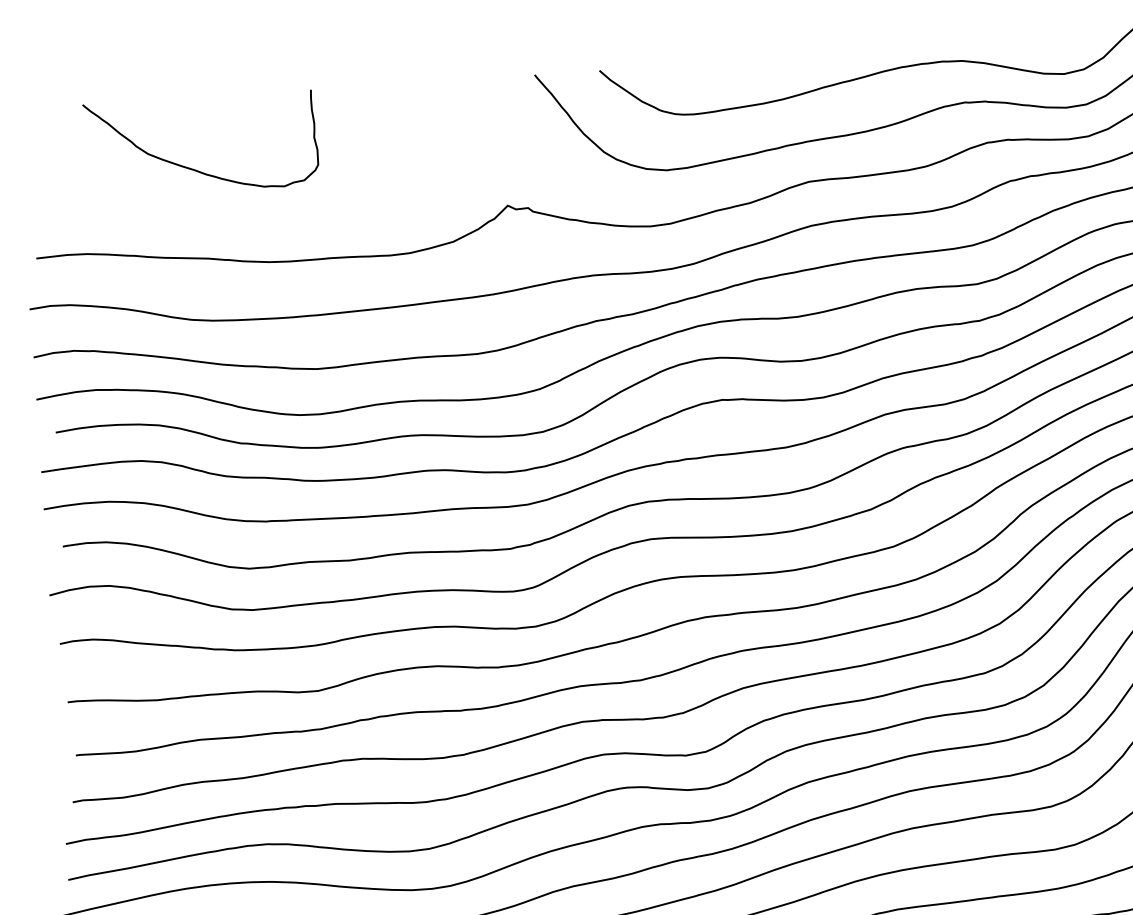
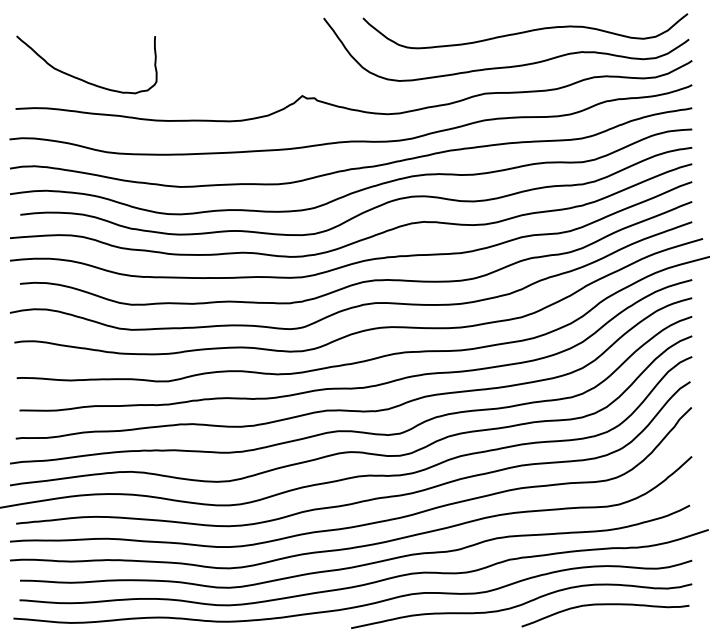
curve: (192, 167) -> (80, 78), moved

